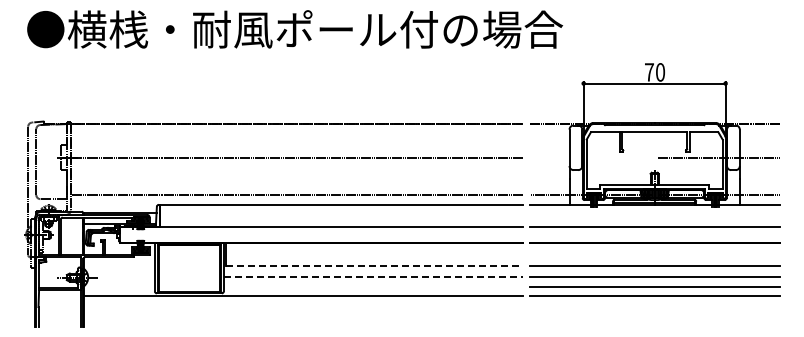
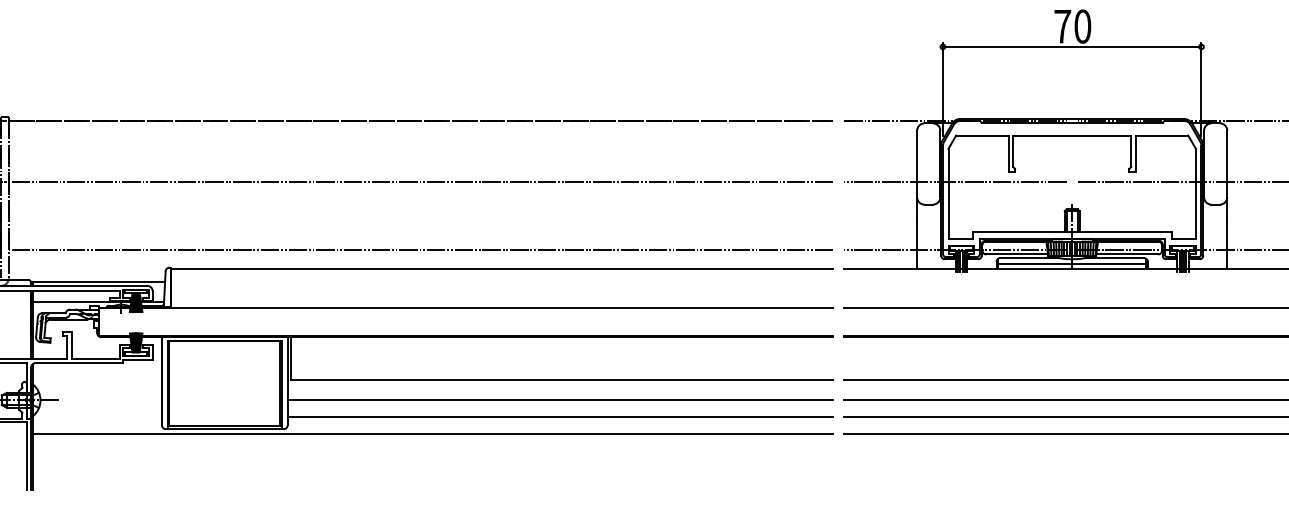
line: (590, 157) -> (955, 181), added
line: (374, 266) -> (561, 380), dashed -> solid
line: (373, 277) -> (560, 400), dashed -> solid
line: (373, 286) -> (560, 416), added

